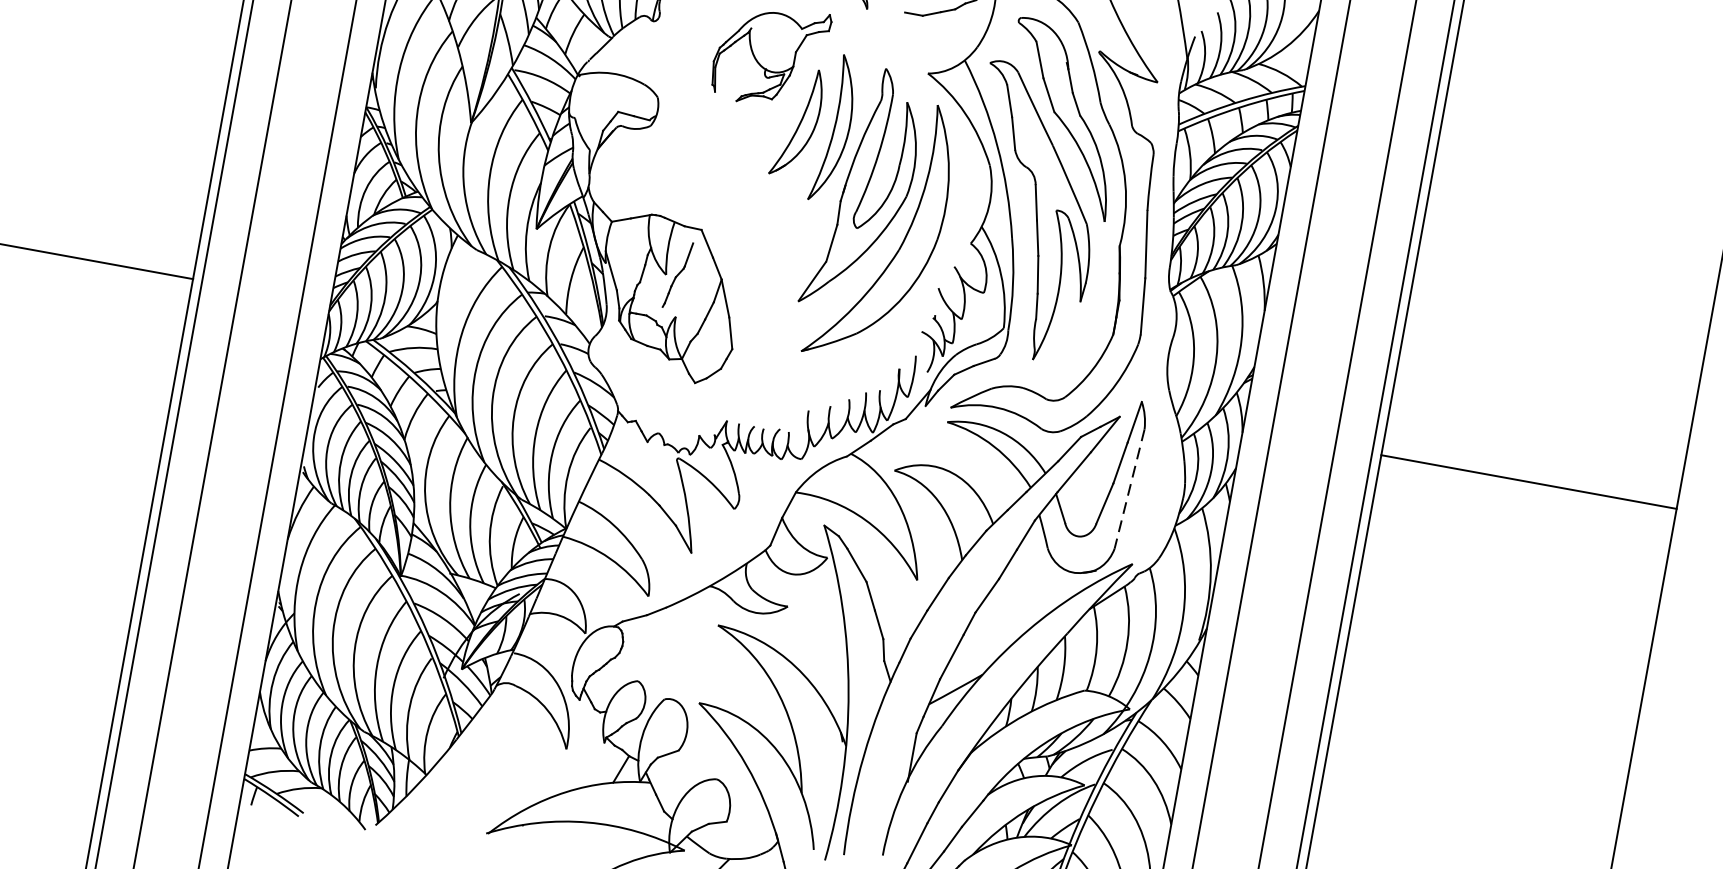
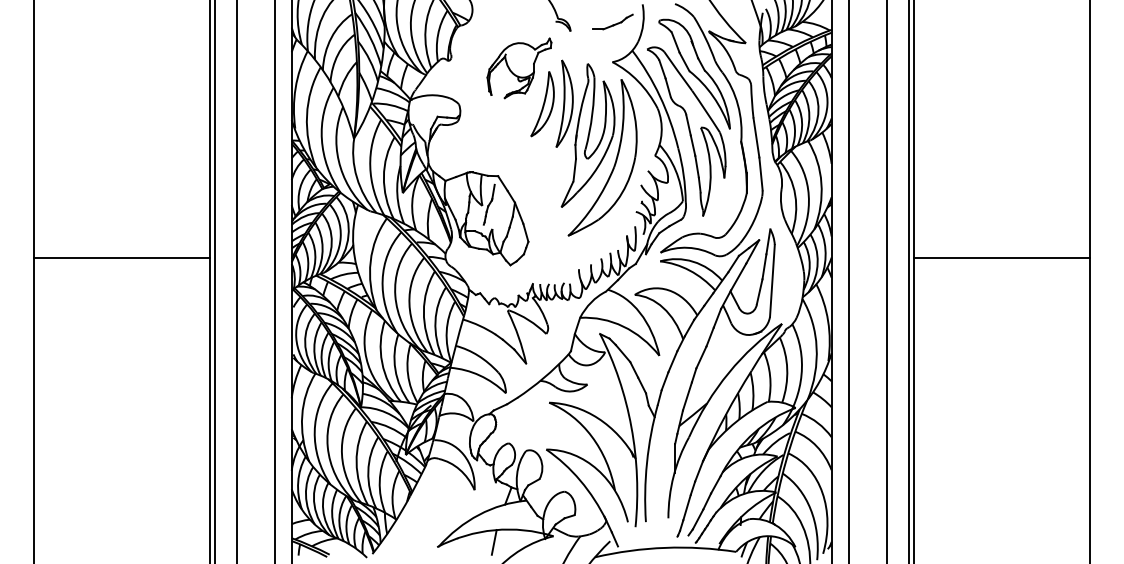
line: (1529, 481) -> (1002, 257), moved
line: (1129, 490) -> (772, 281), dashed -> solid
line: (582, 842) -> (493, 542), added

